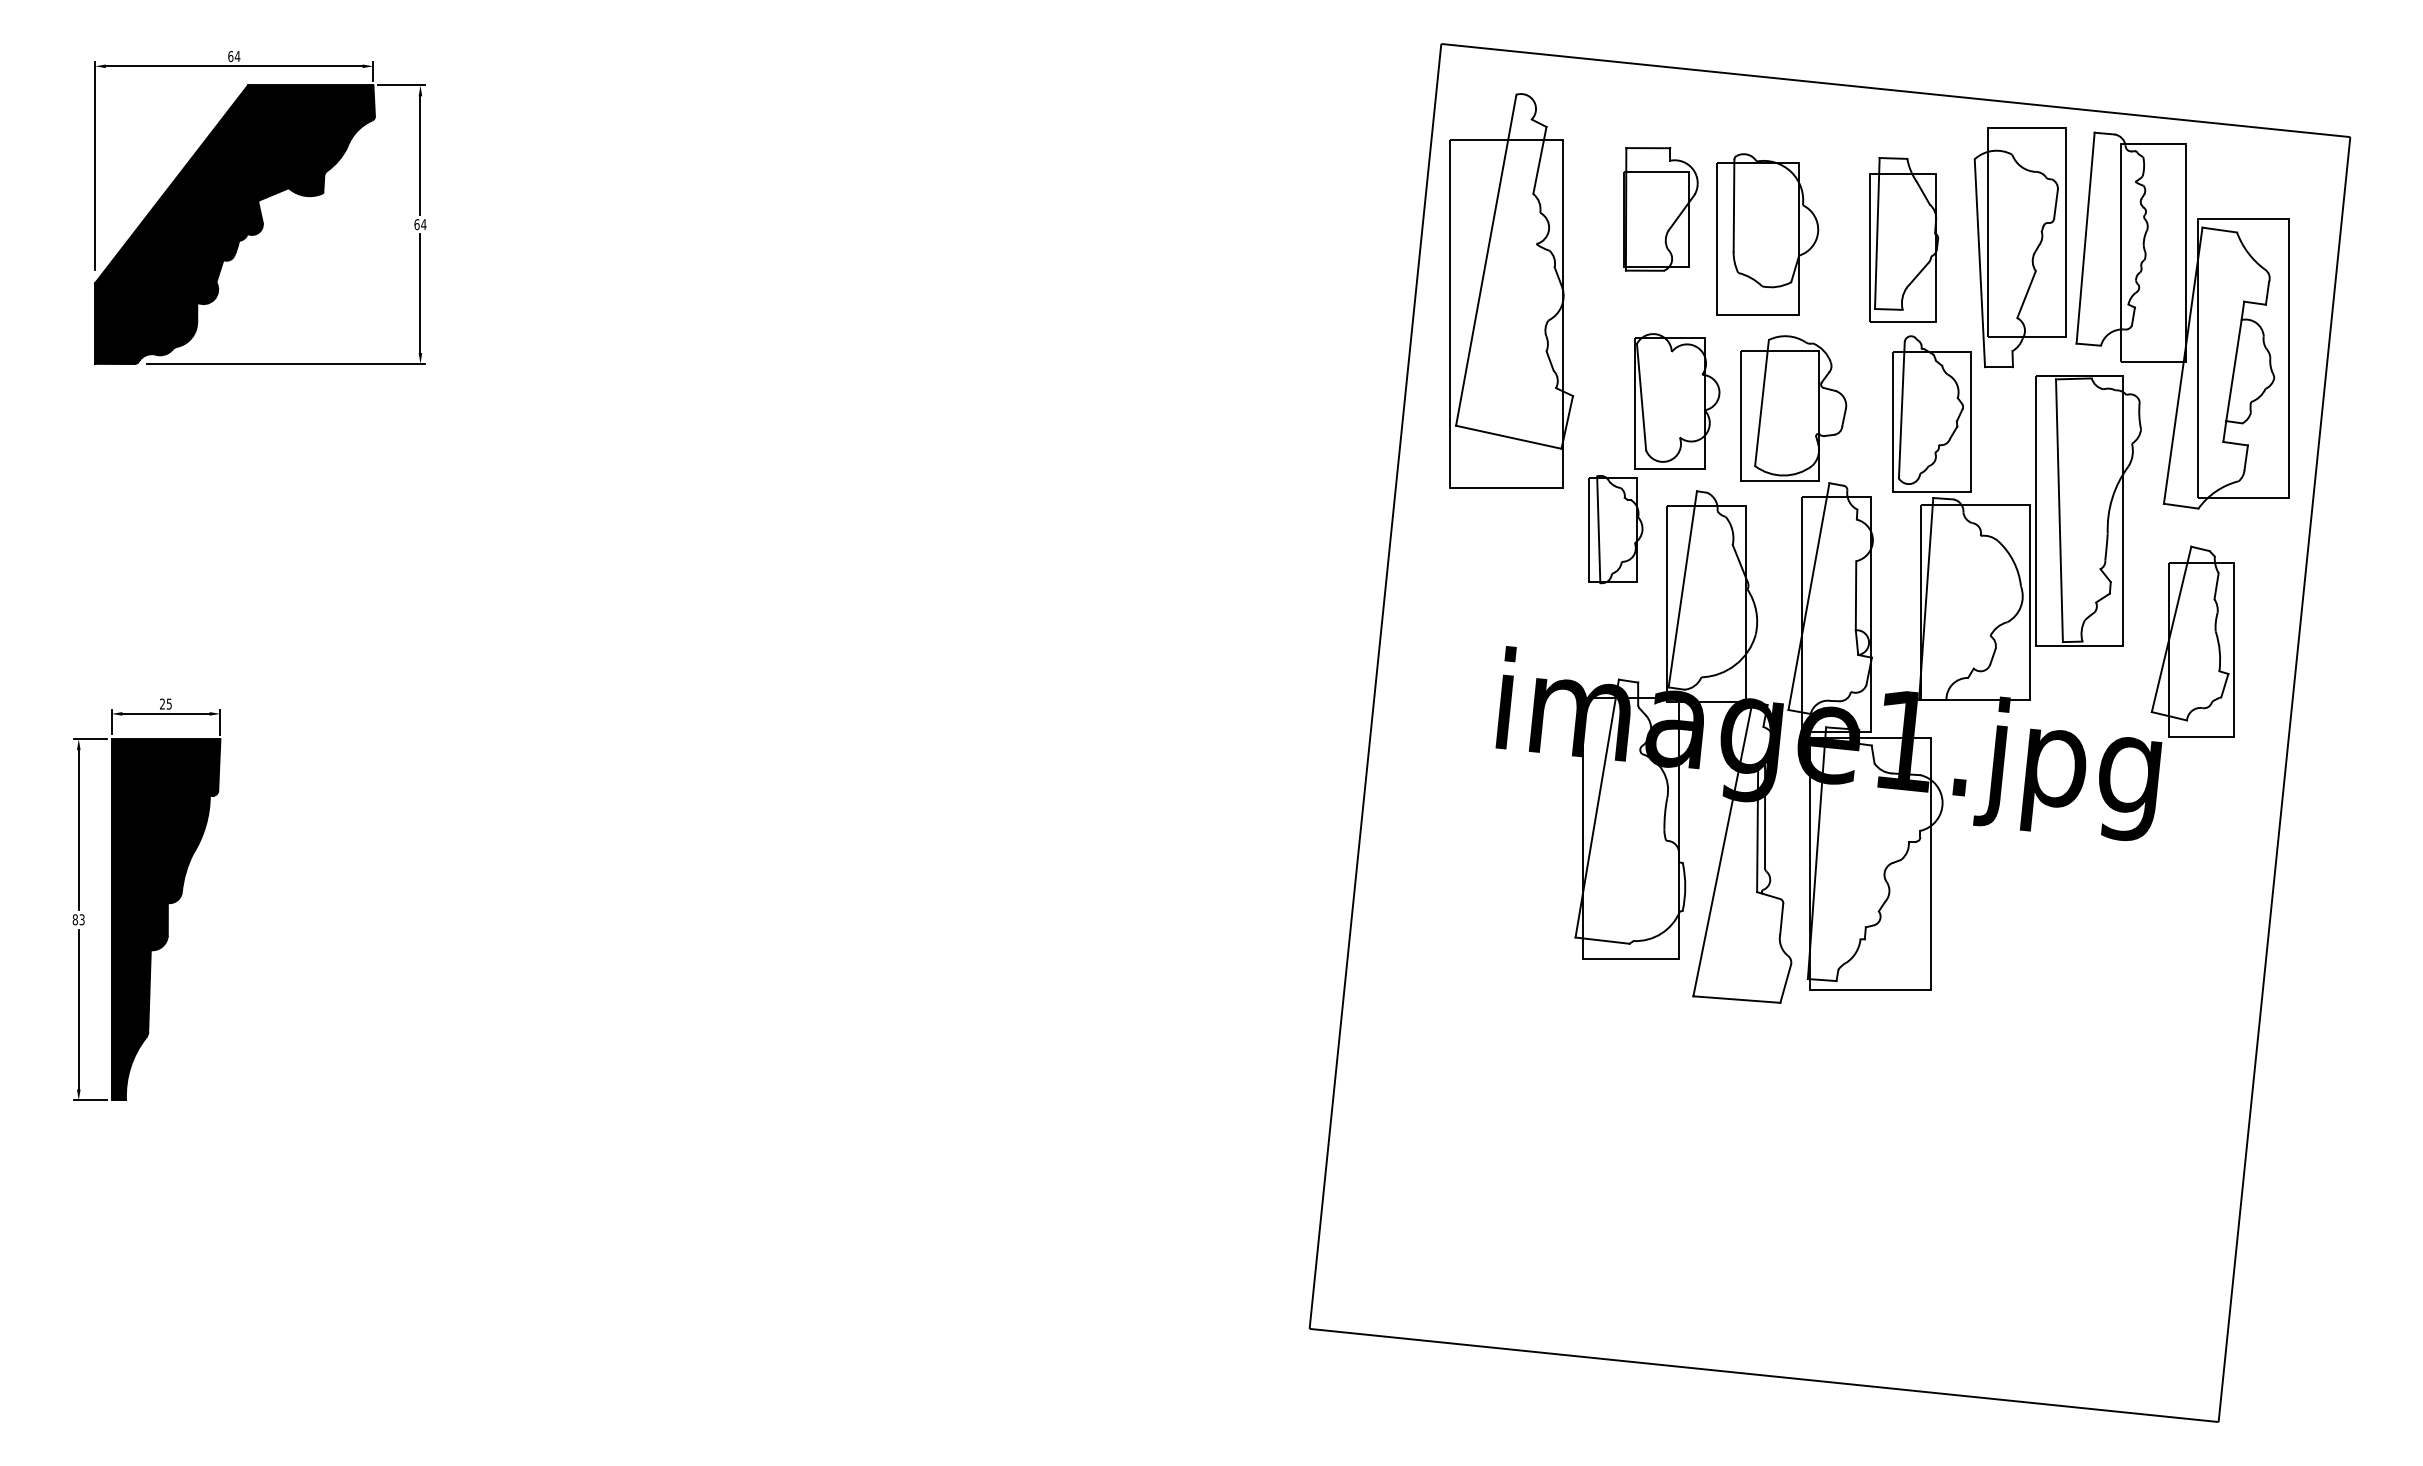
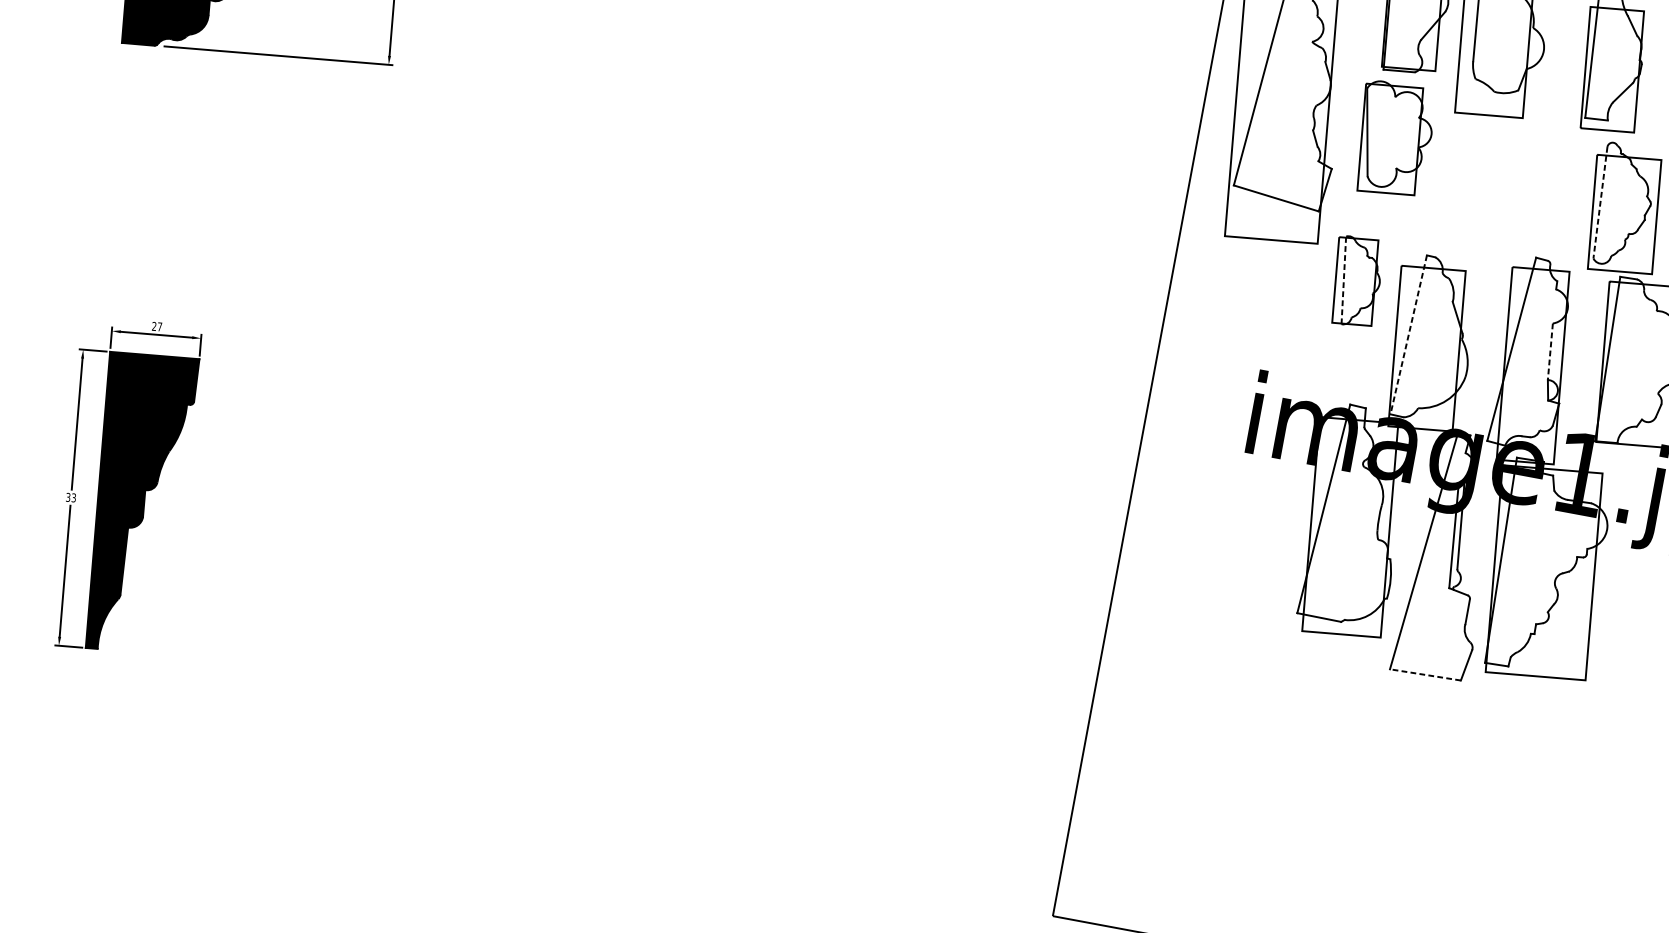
part: (1677, 401) -> (1396, 138), moved
part: (1793, 408) -> (1511, 194), removed
line: (1901, 410) -> (1600, 202), solid -> dashed
line: (1598, 529) -> (1343, 280), solid -> dashed
line: (1682, 589) -> (1408, 334), solid -> dashed
line: (1856, 596) -> (1550, 352), solid -> dashed
text: (168, 703) -> (159, 326), 25 -> 27
text: (74, 919) -> (67, 497), 83 -> 33
line: (1736, 999) -> (1425, 674), solid -> dashed

